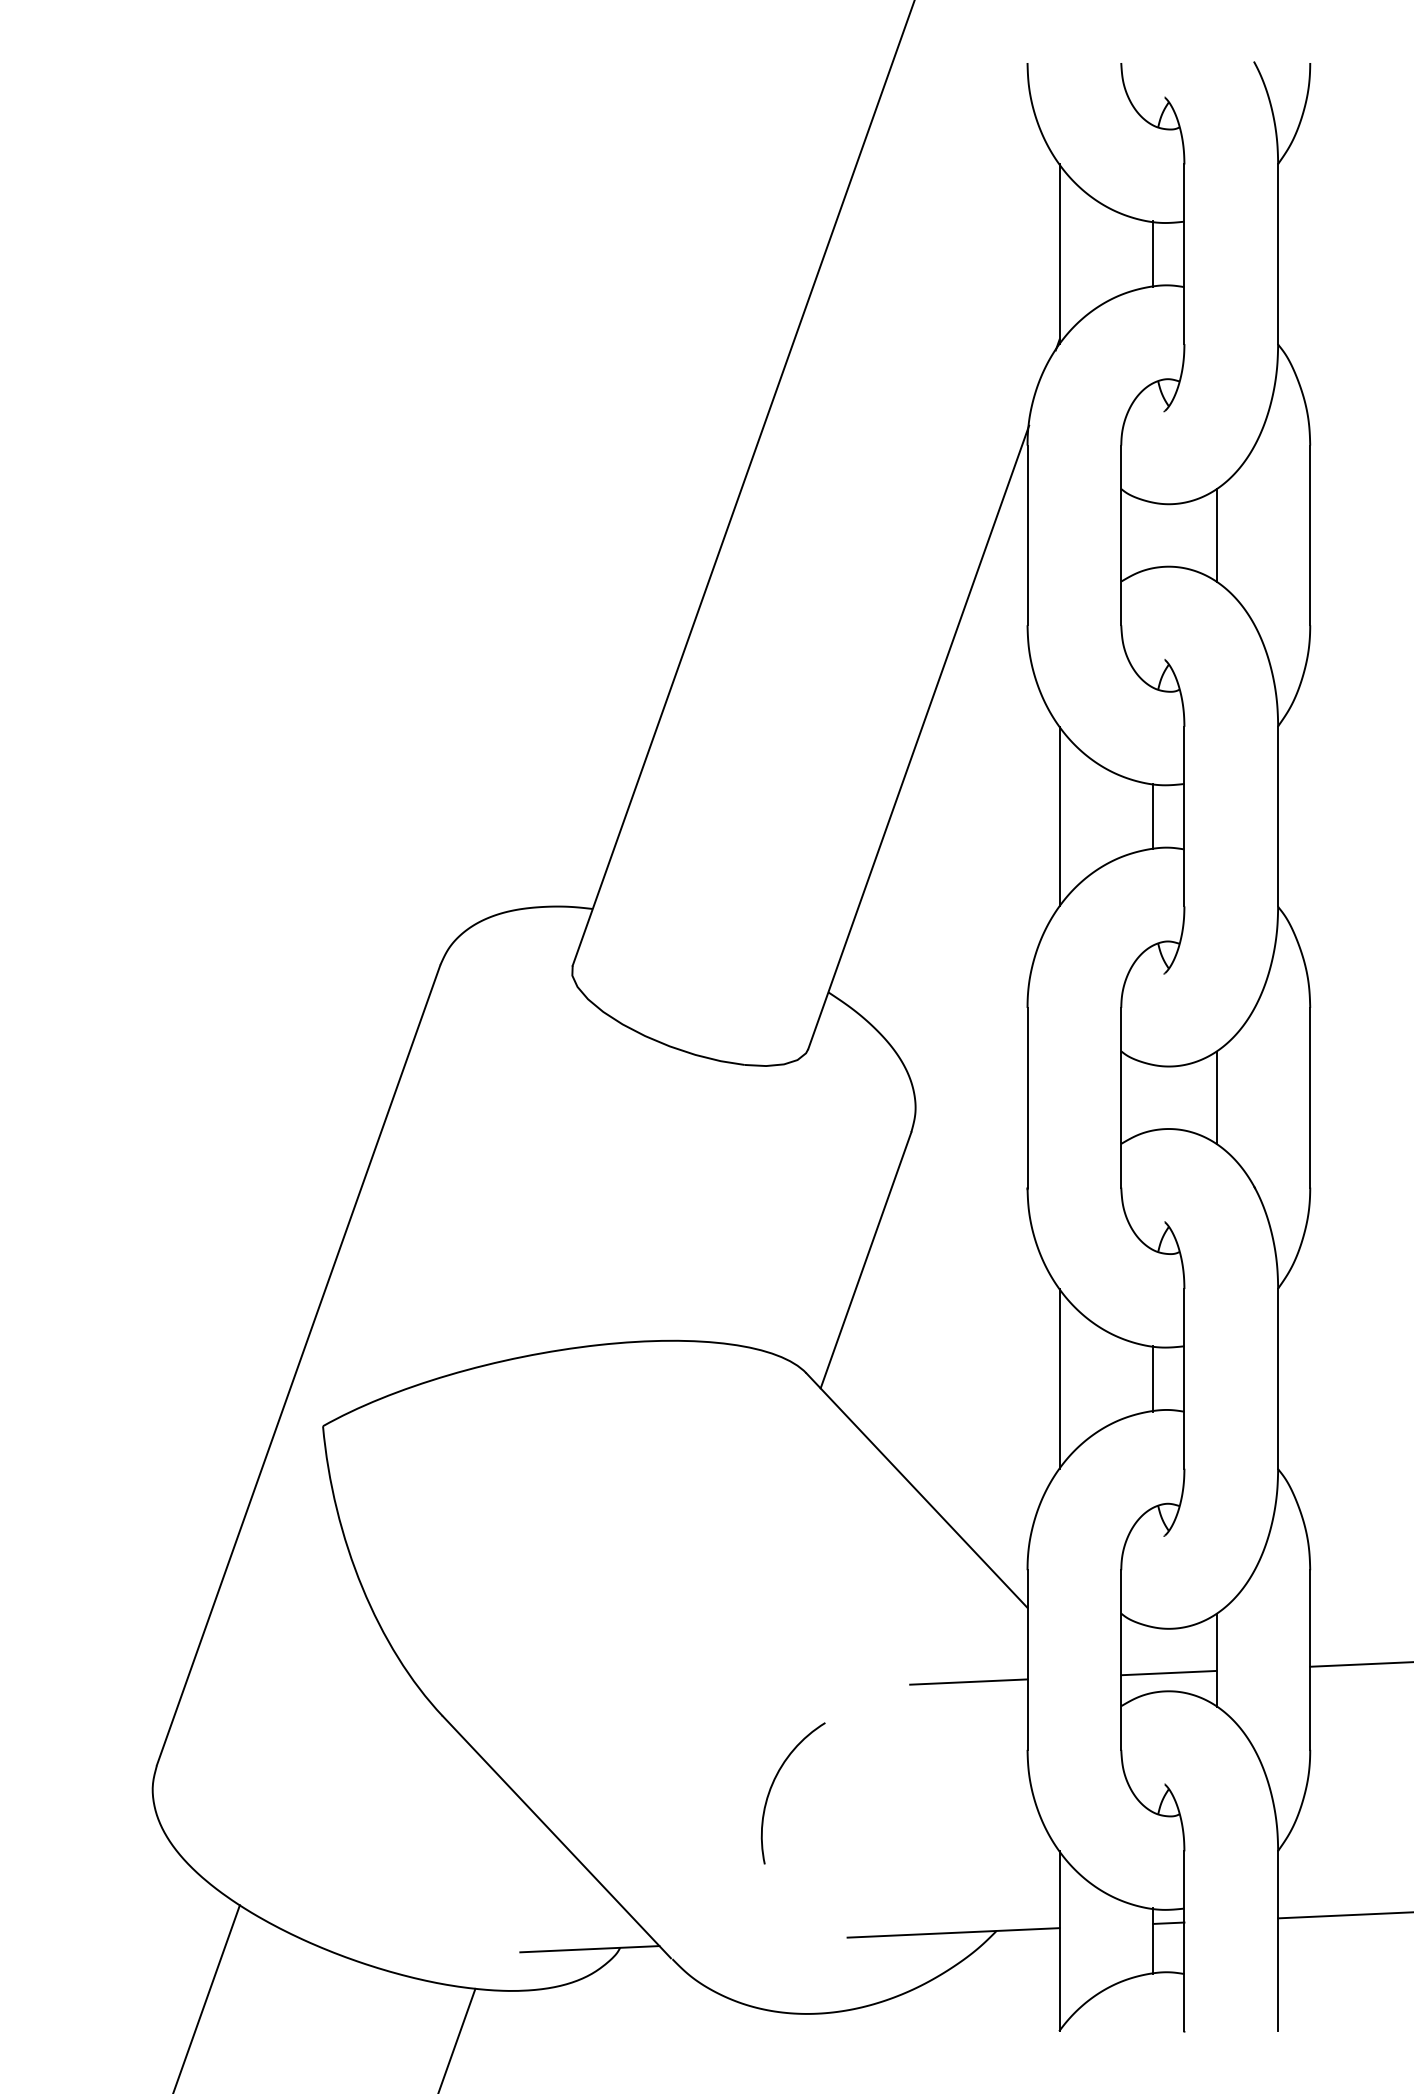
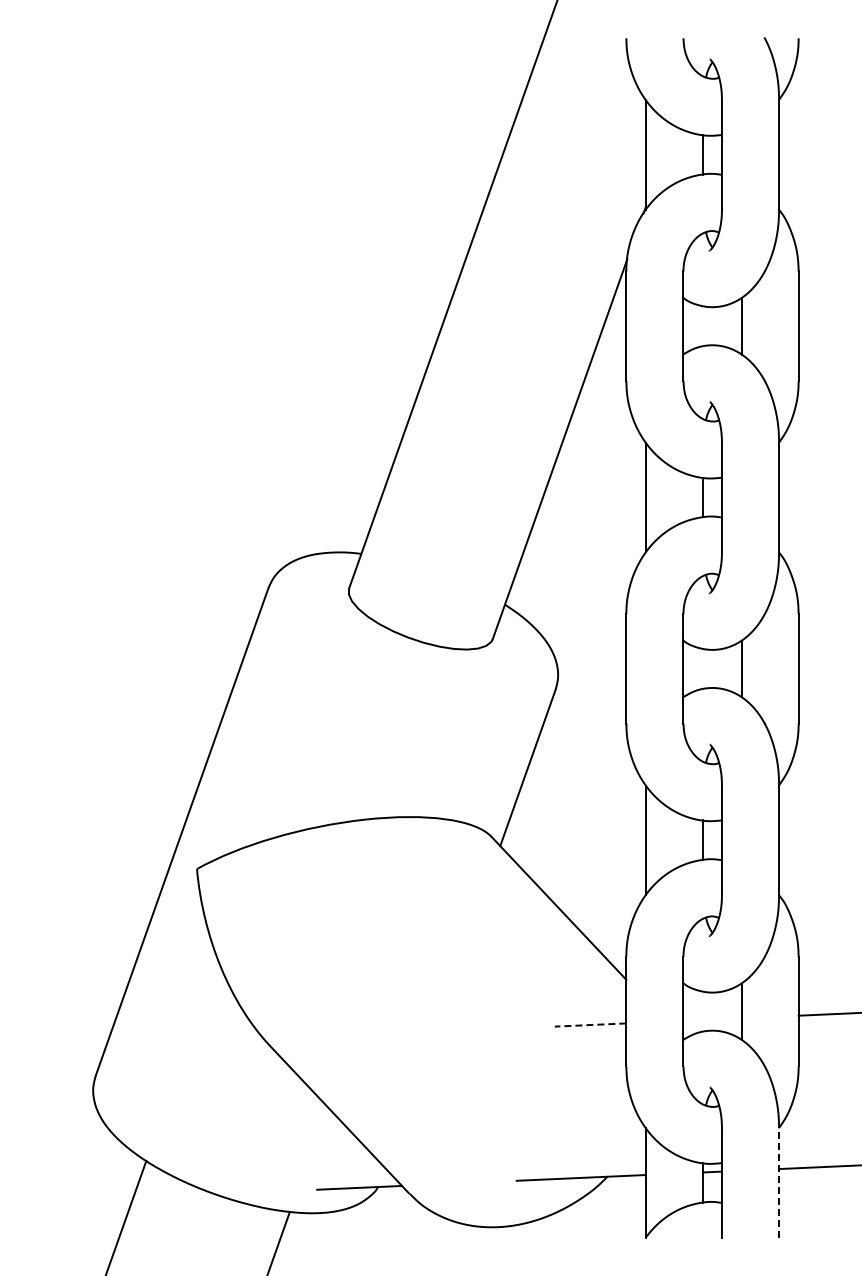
line: (1168, 1672) -> (712, 1019), removed
line: (968, 1682) -> (590, 1025), solid -> dashed
arc: (775, 1782) -> (472, 1086), removed
line: (1278, 1940) -> (779, 1182), solid -> dashed

